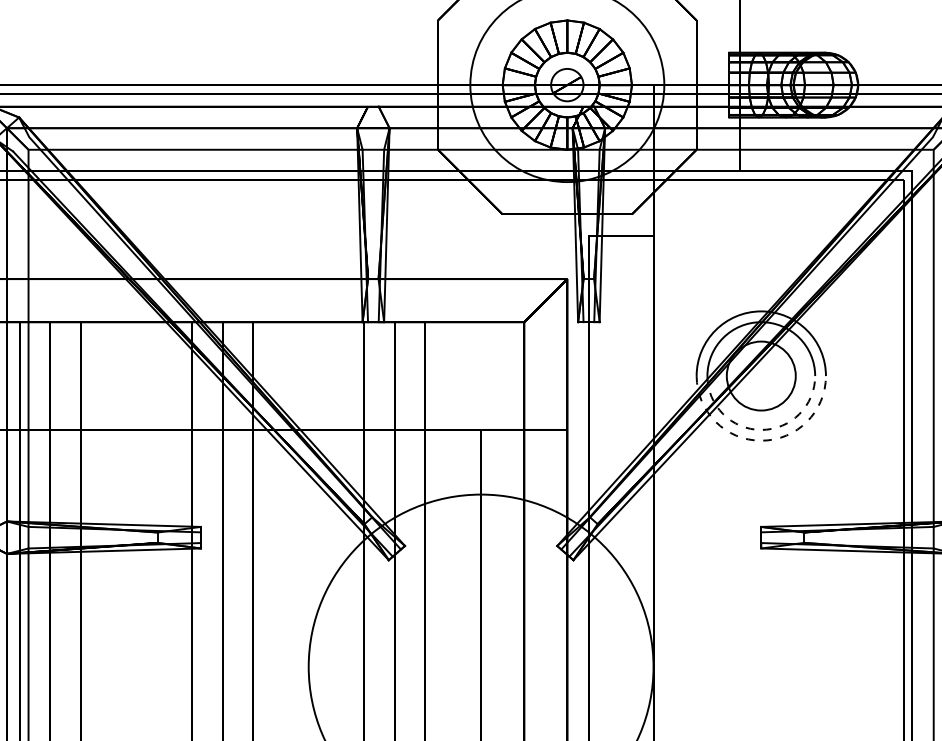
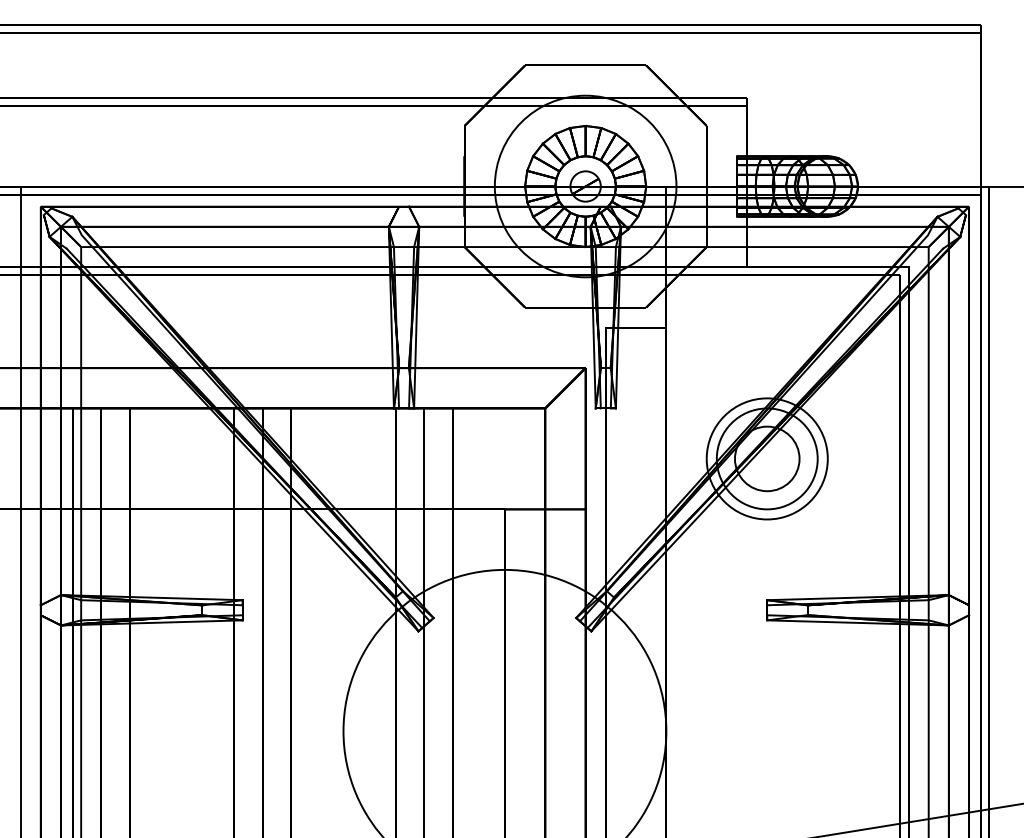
arc: (761, 430) -> (767, 509), dashed -> solid
arc: (761, 440) -> (767, 519), dashed -> solid

